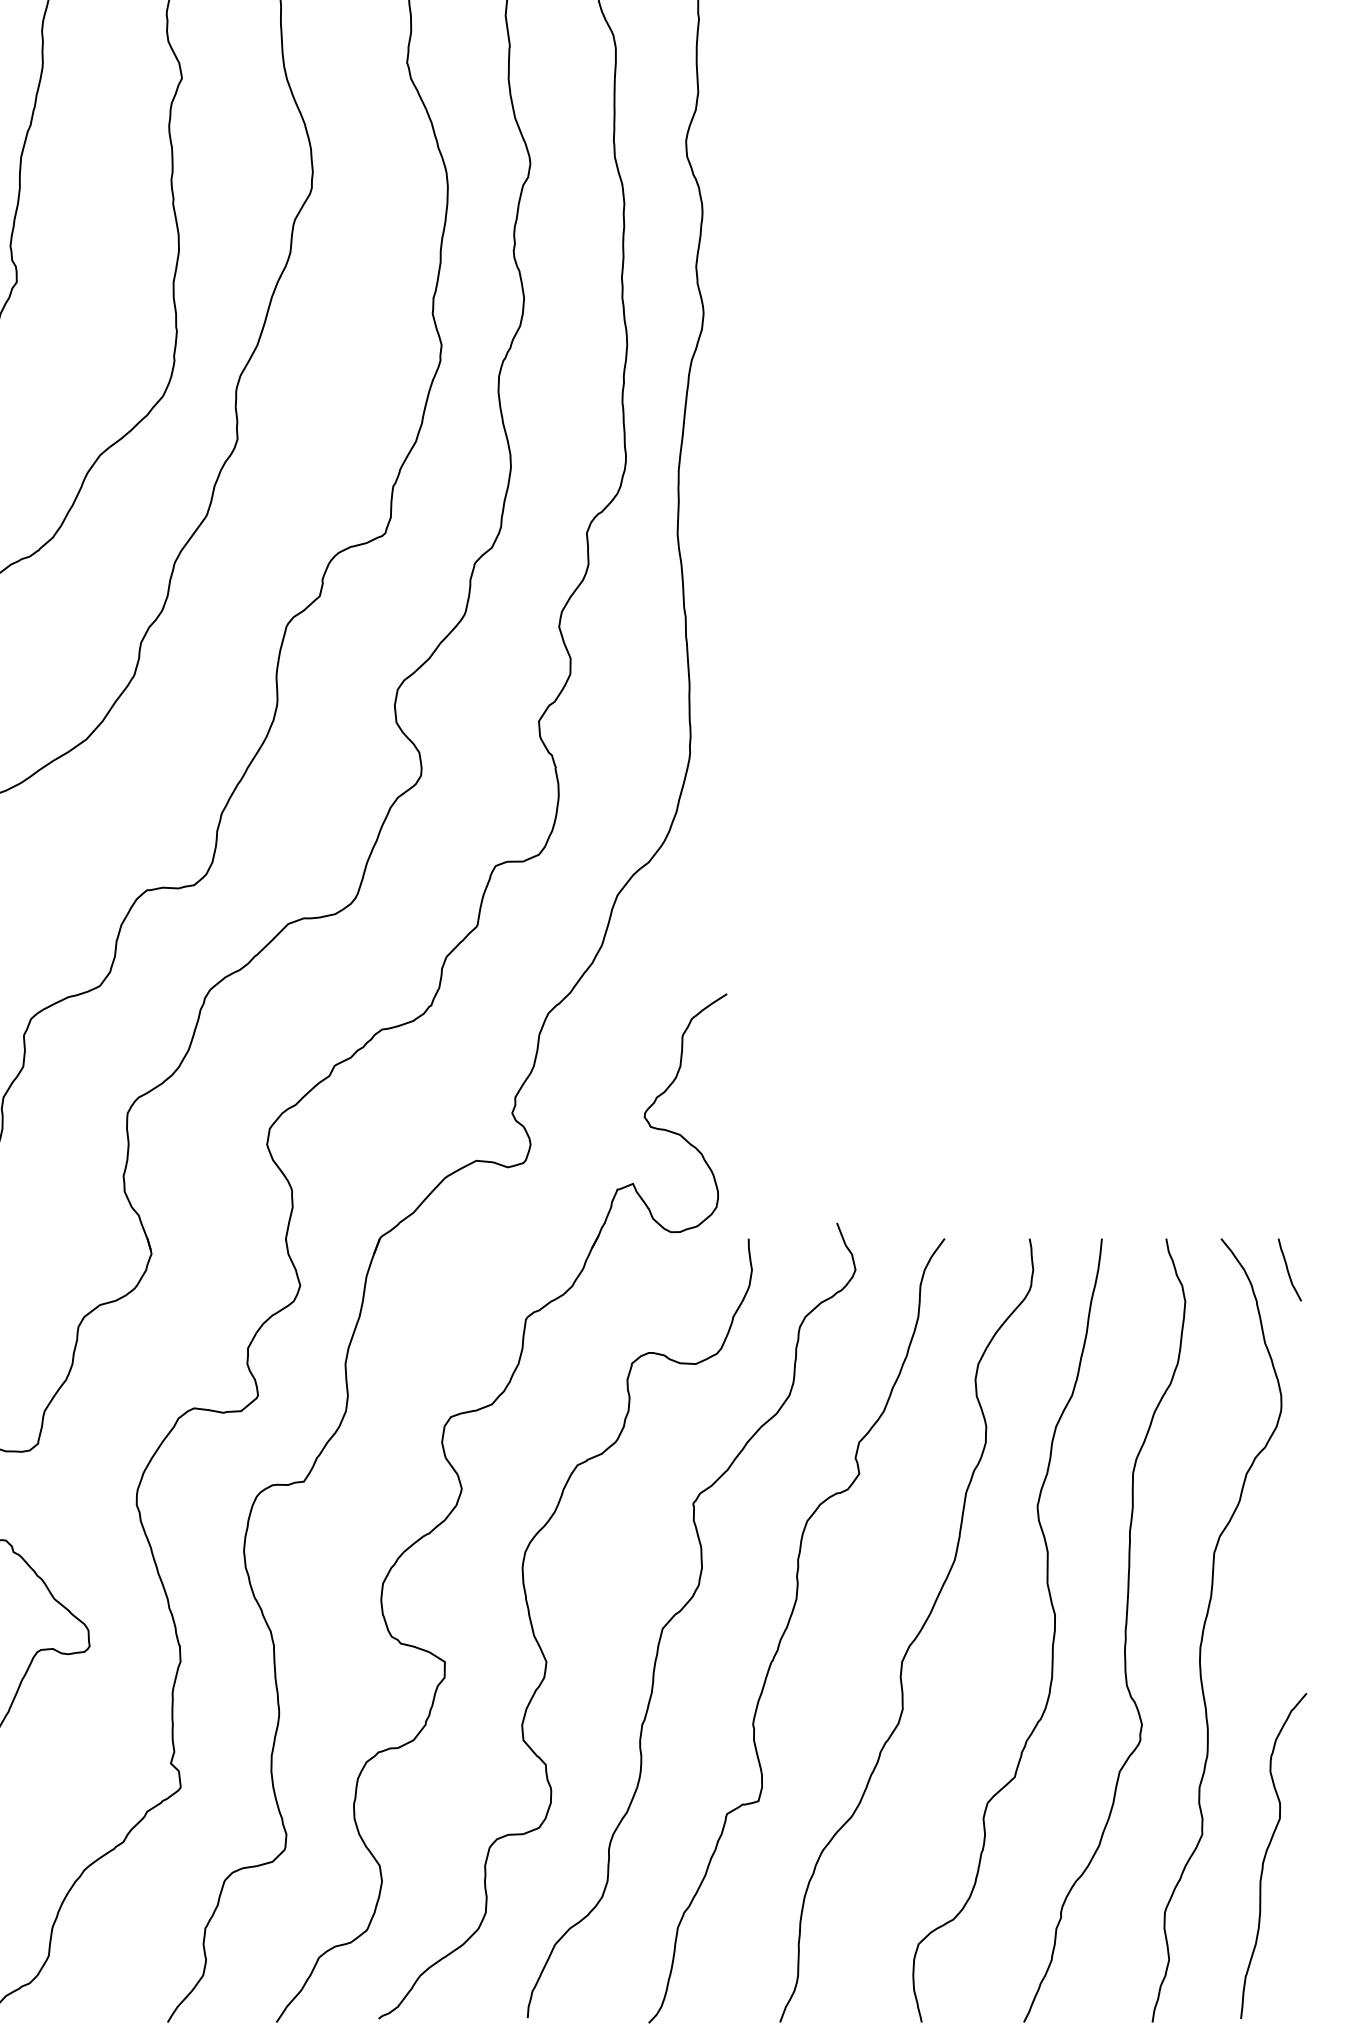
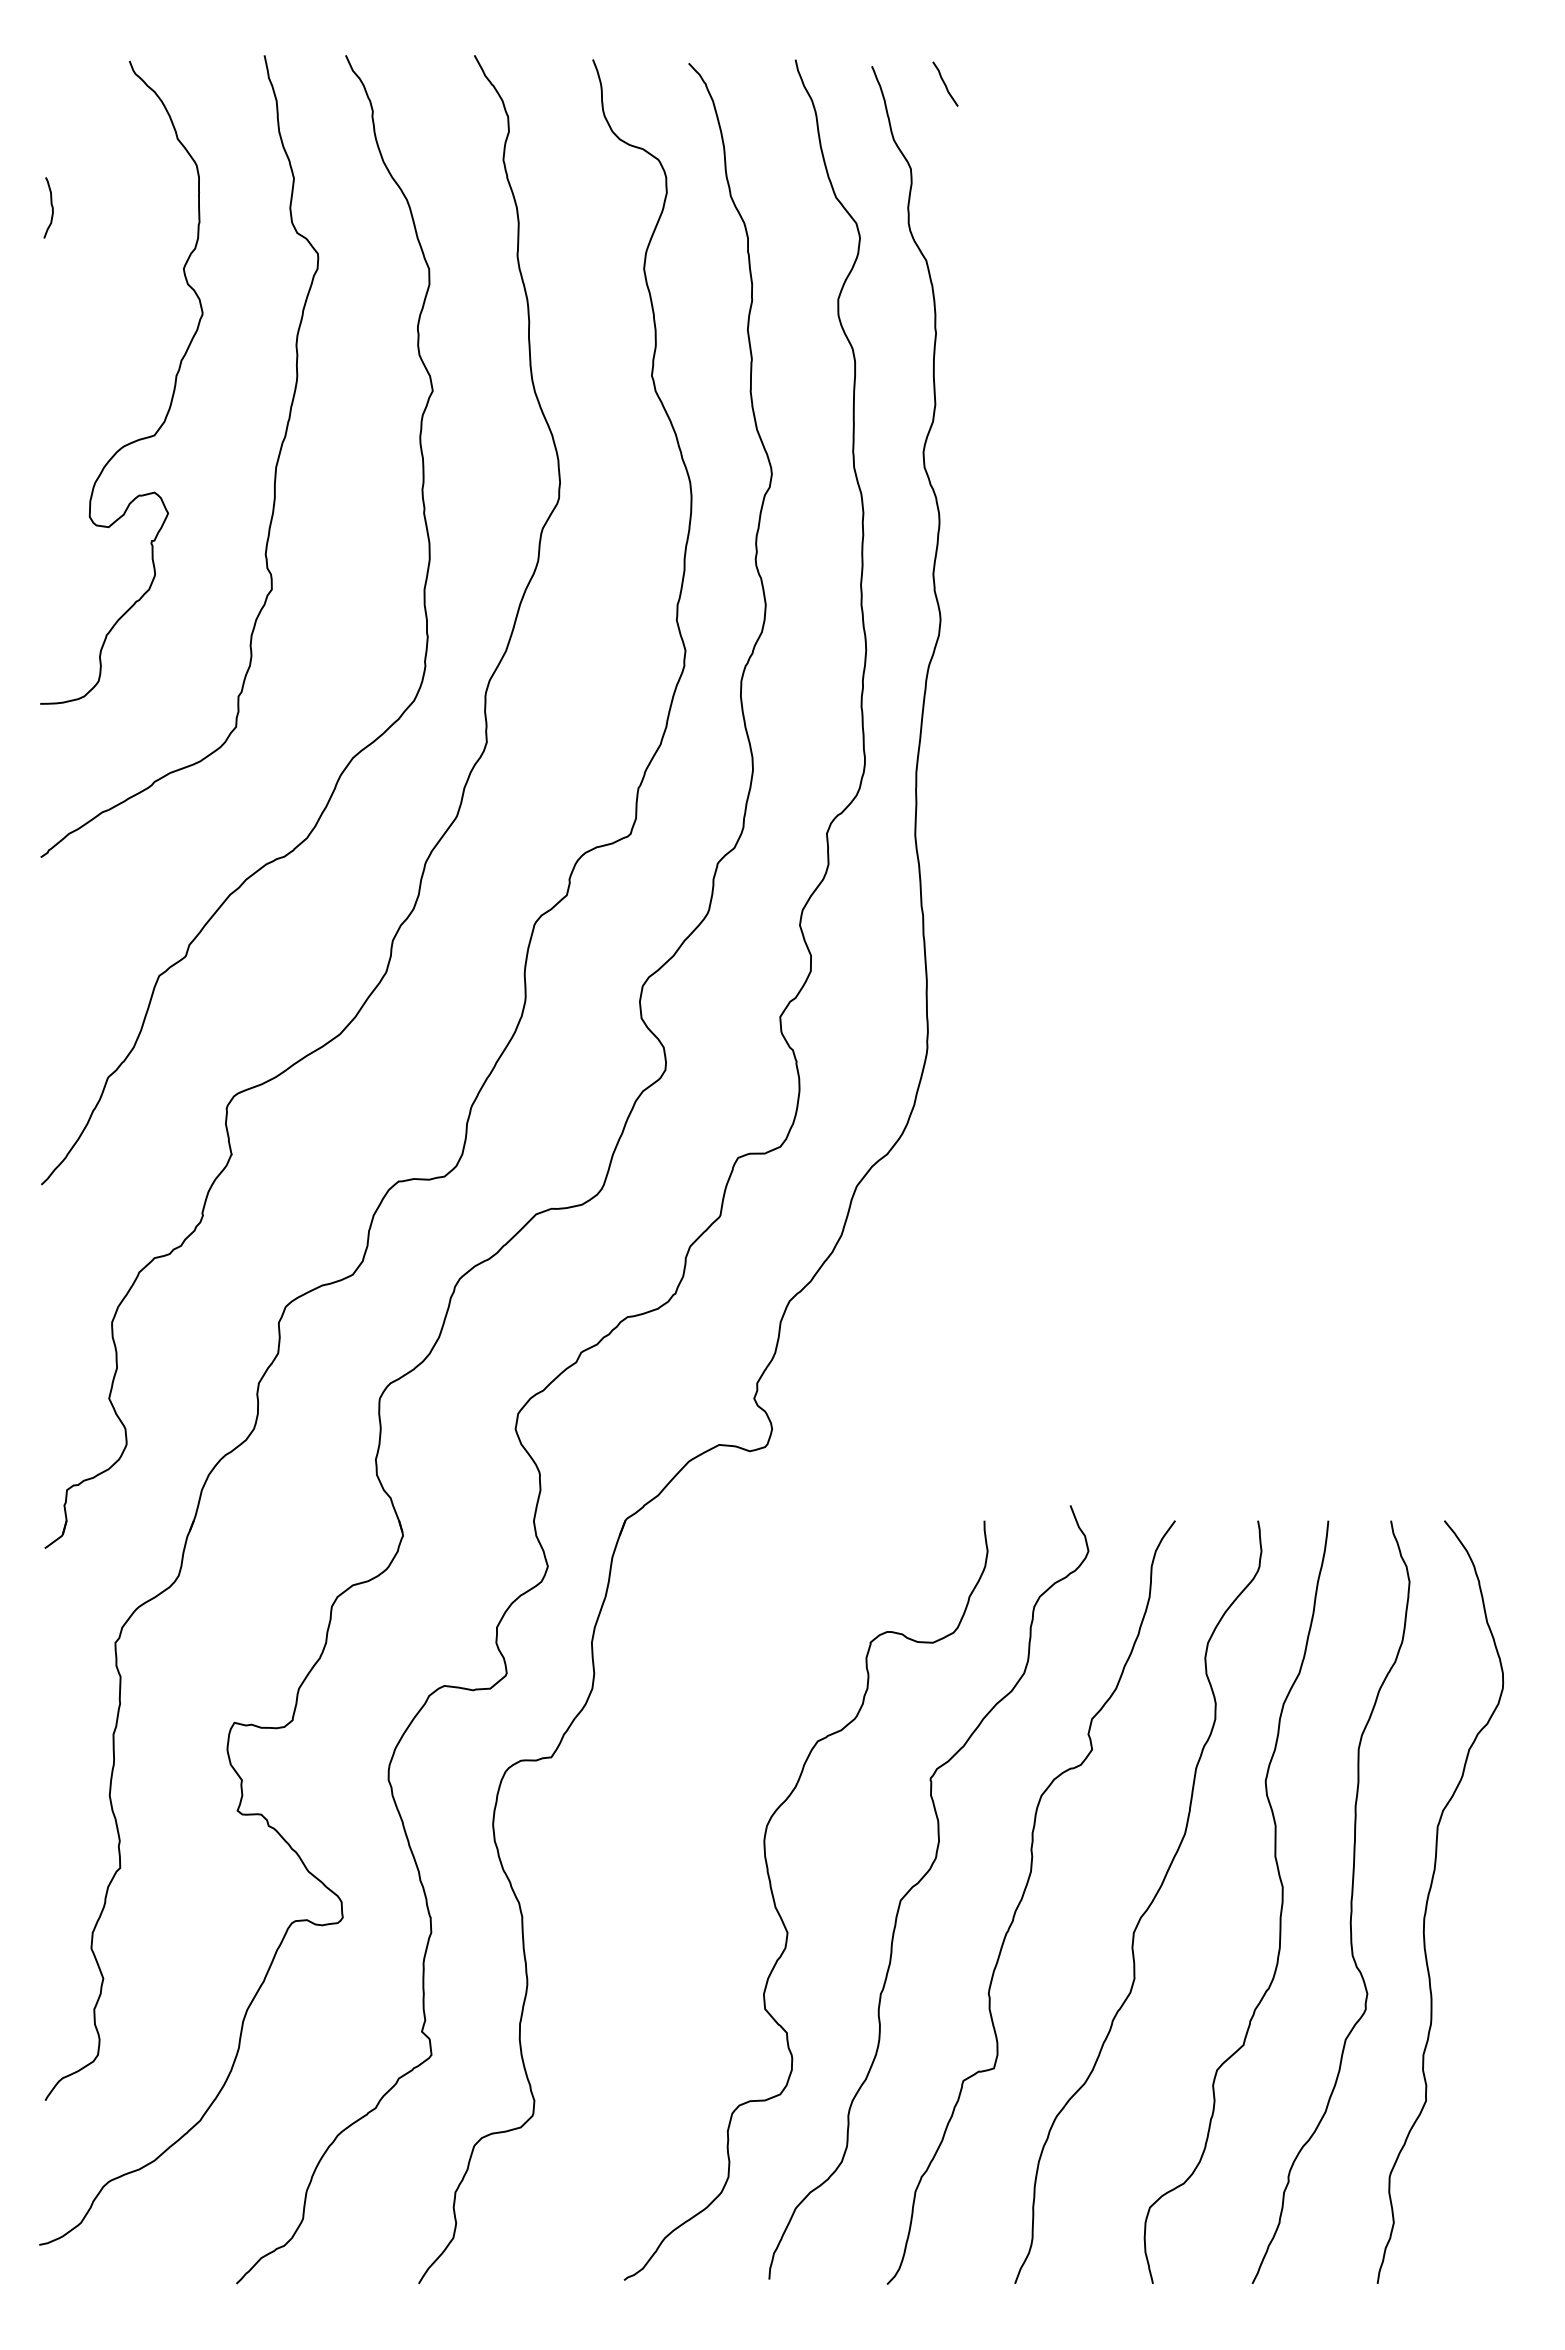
curve: (1289, 1270) -> (1510, 1551), removed
part: (461, 1495) -> (704, 1770), removed
curve: (1267, 1852) -> (1489, 2118), removed

